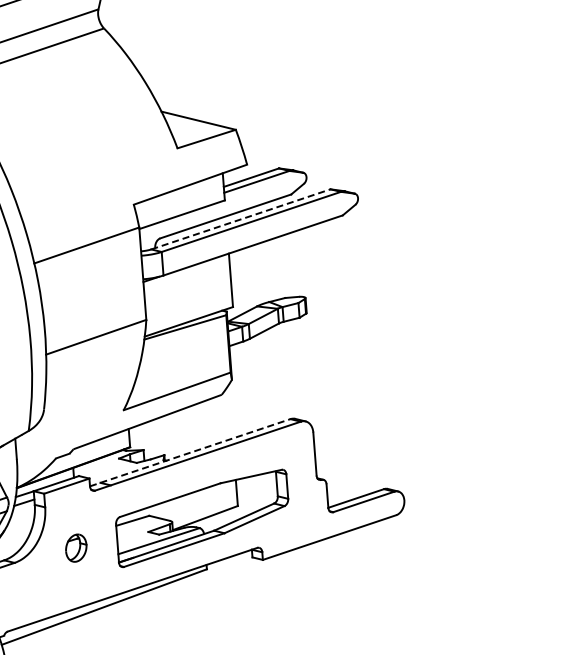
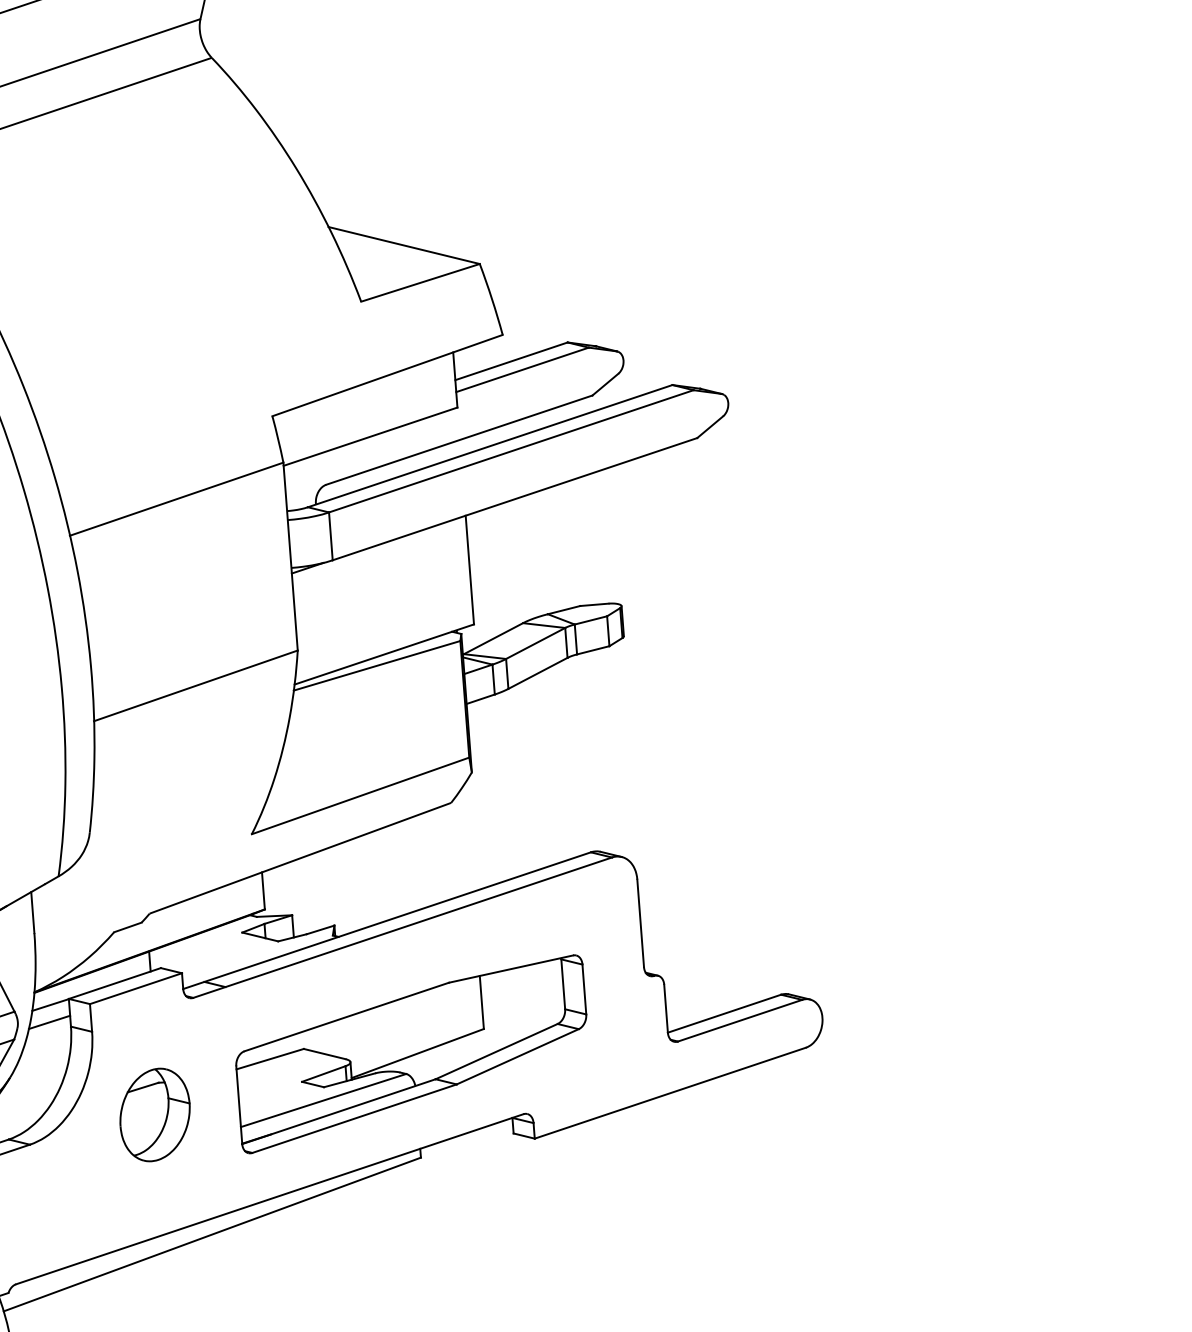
line: (240, 219) -> (489, 446), dashed -> solid
line: (190, 452) -> (387, 920), dashed -> solid
part: (76, 547) -> (155, 1113), size x1.67

